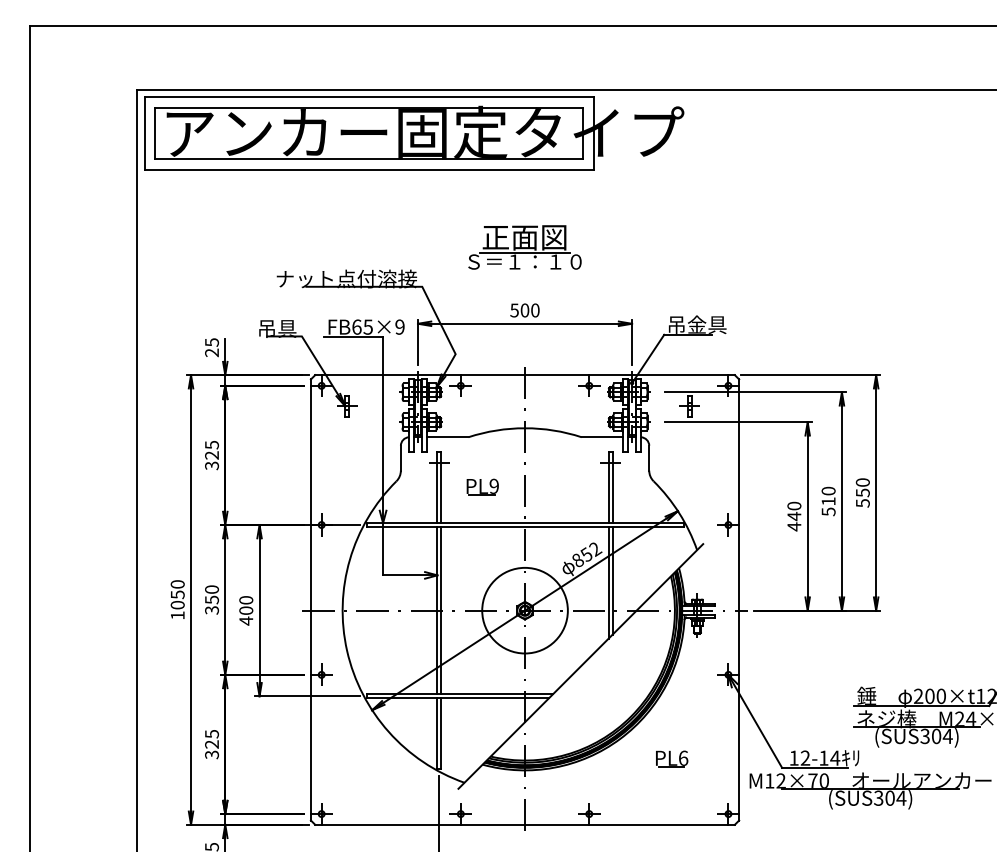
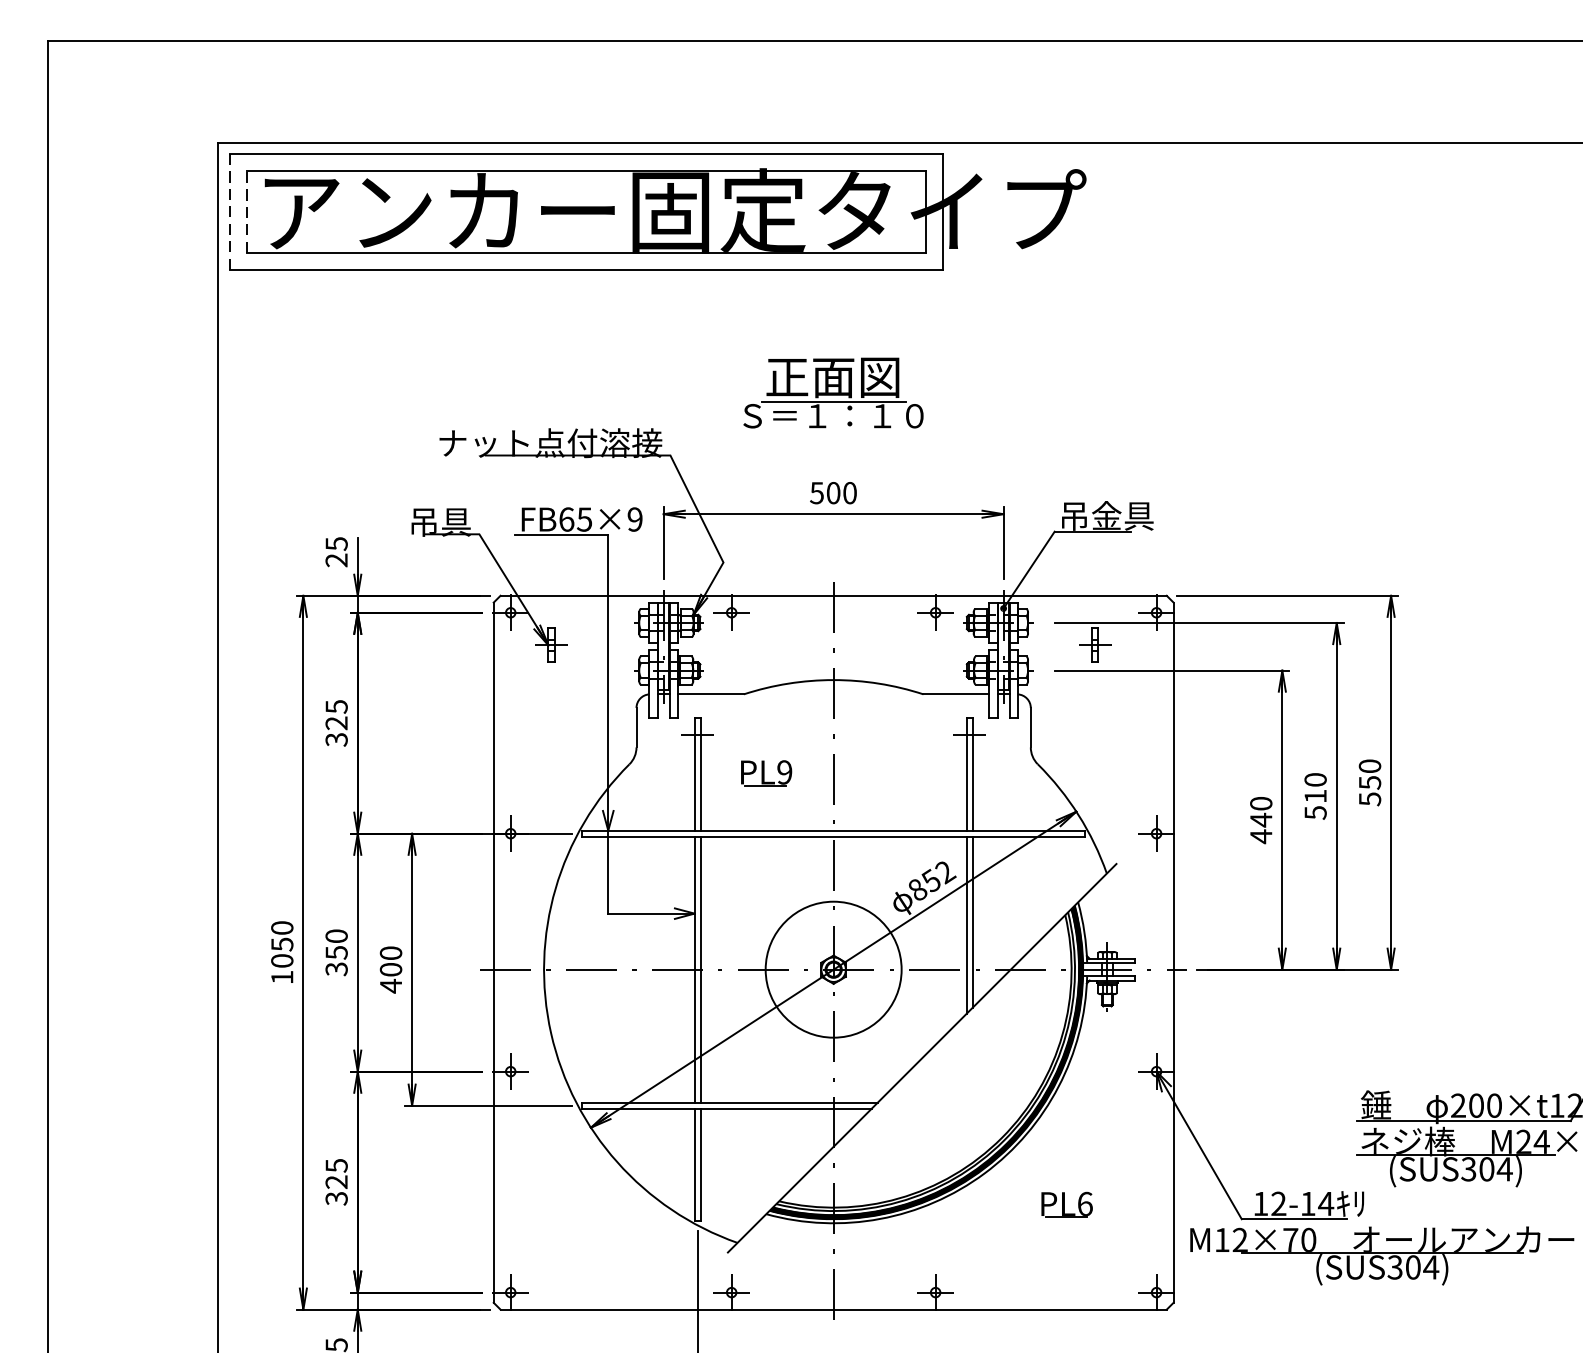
line: (144, 132) -> (229, 210), solid -> dashed
line: (155, 133) -> (246, 212), solid -> dashed

